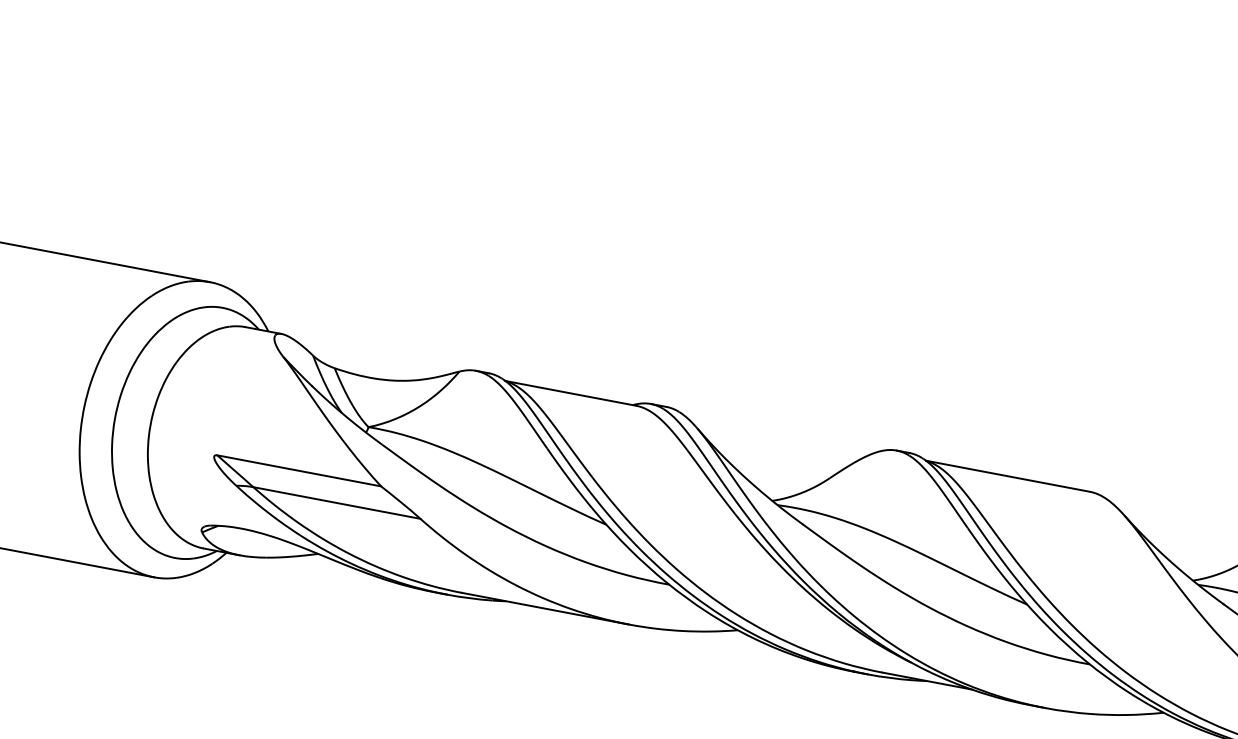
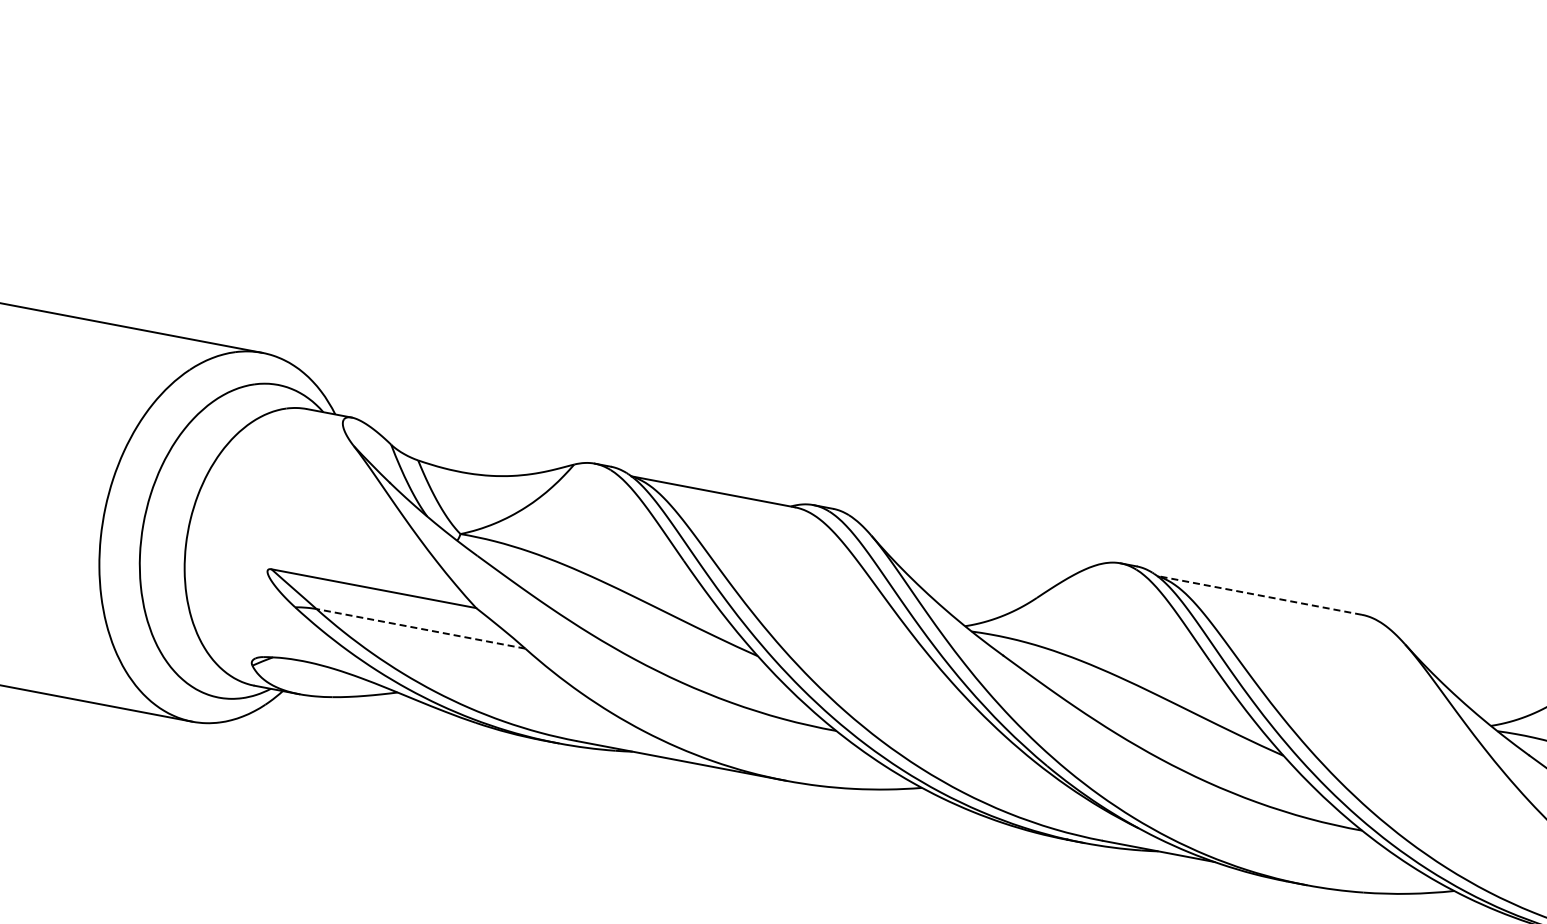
line: (1007, 476) -> (1259, 595), solid -> dashed
line: (336, 502) -> (420, 628), solid -> dashed

